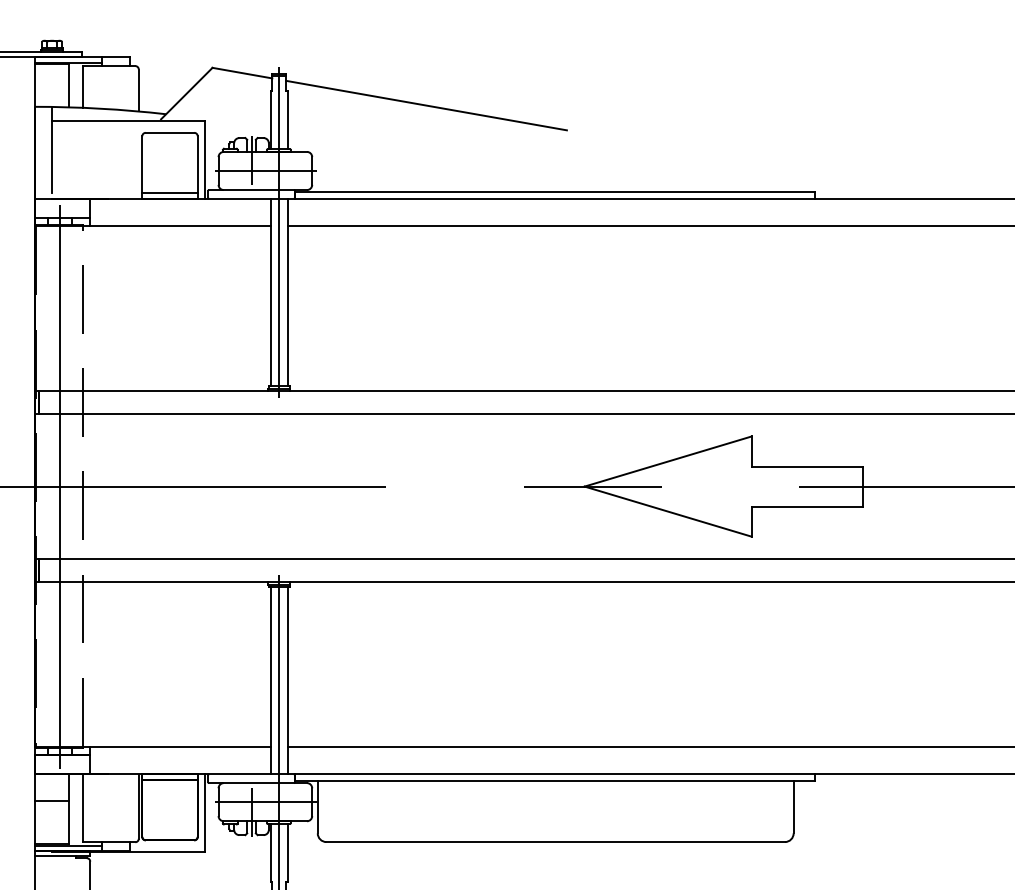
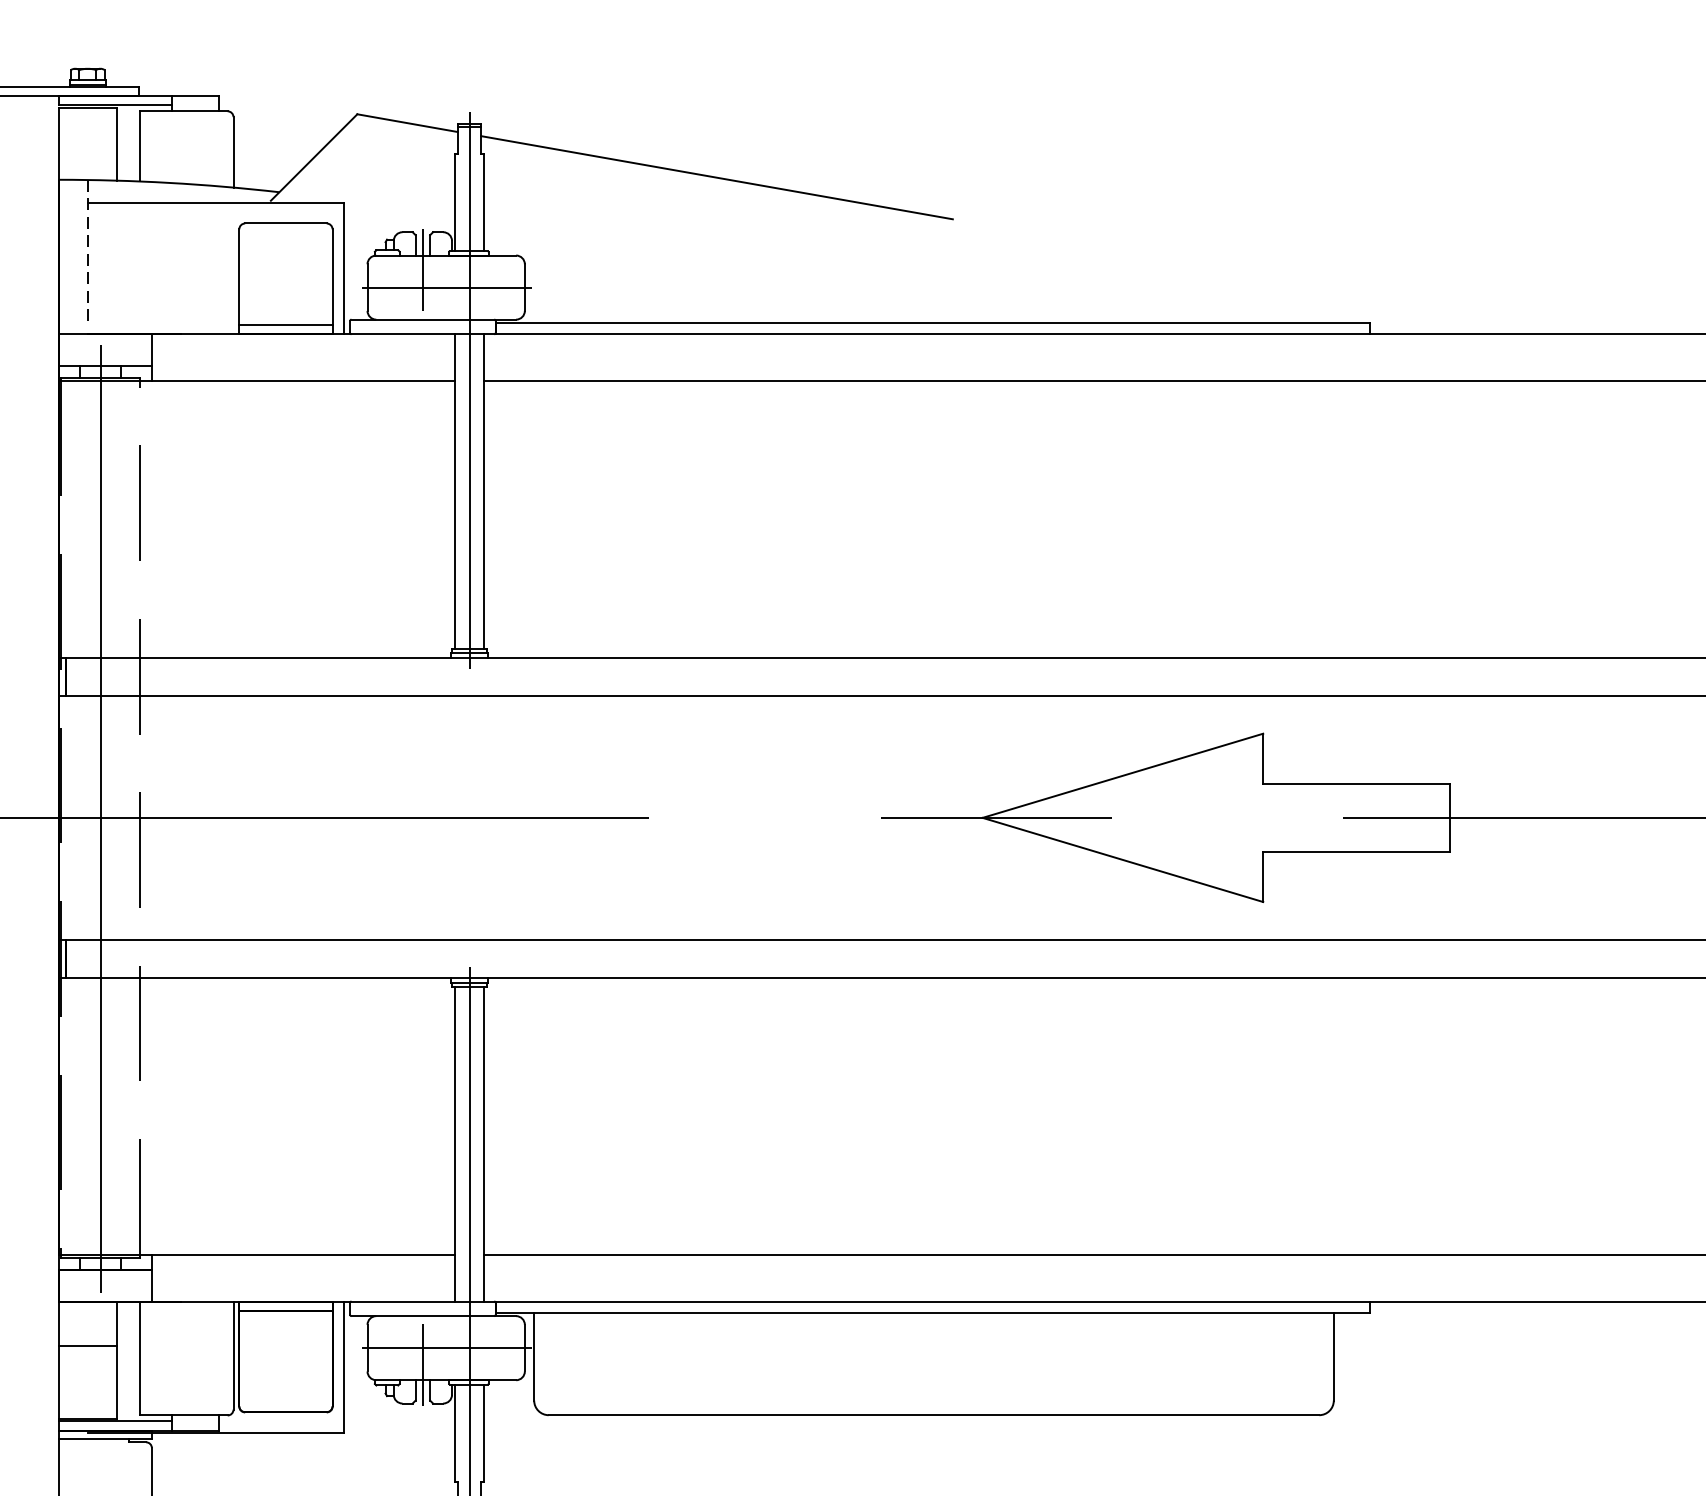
line: (52, 150) -> (88, 253), solid -> dashed

